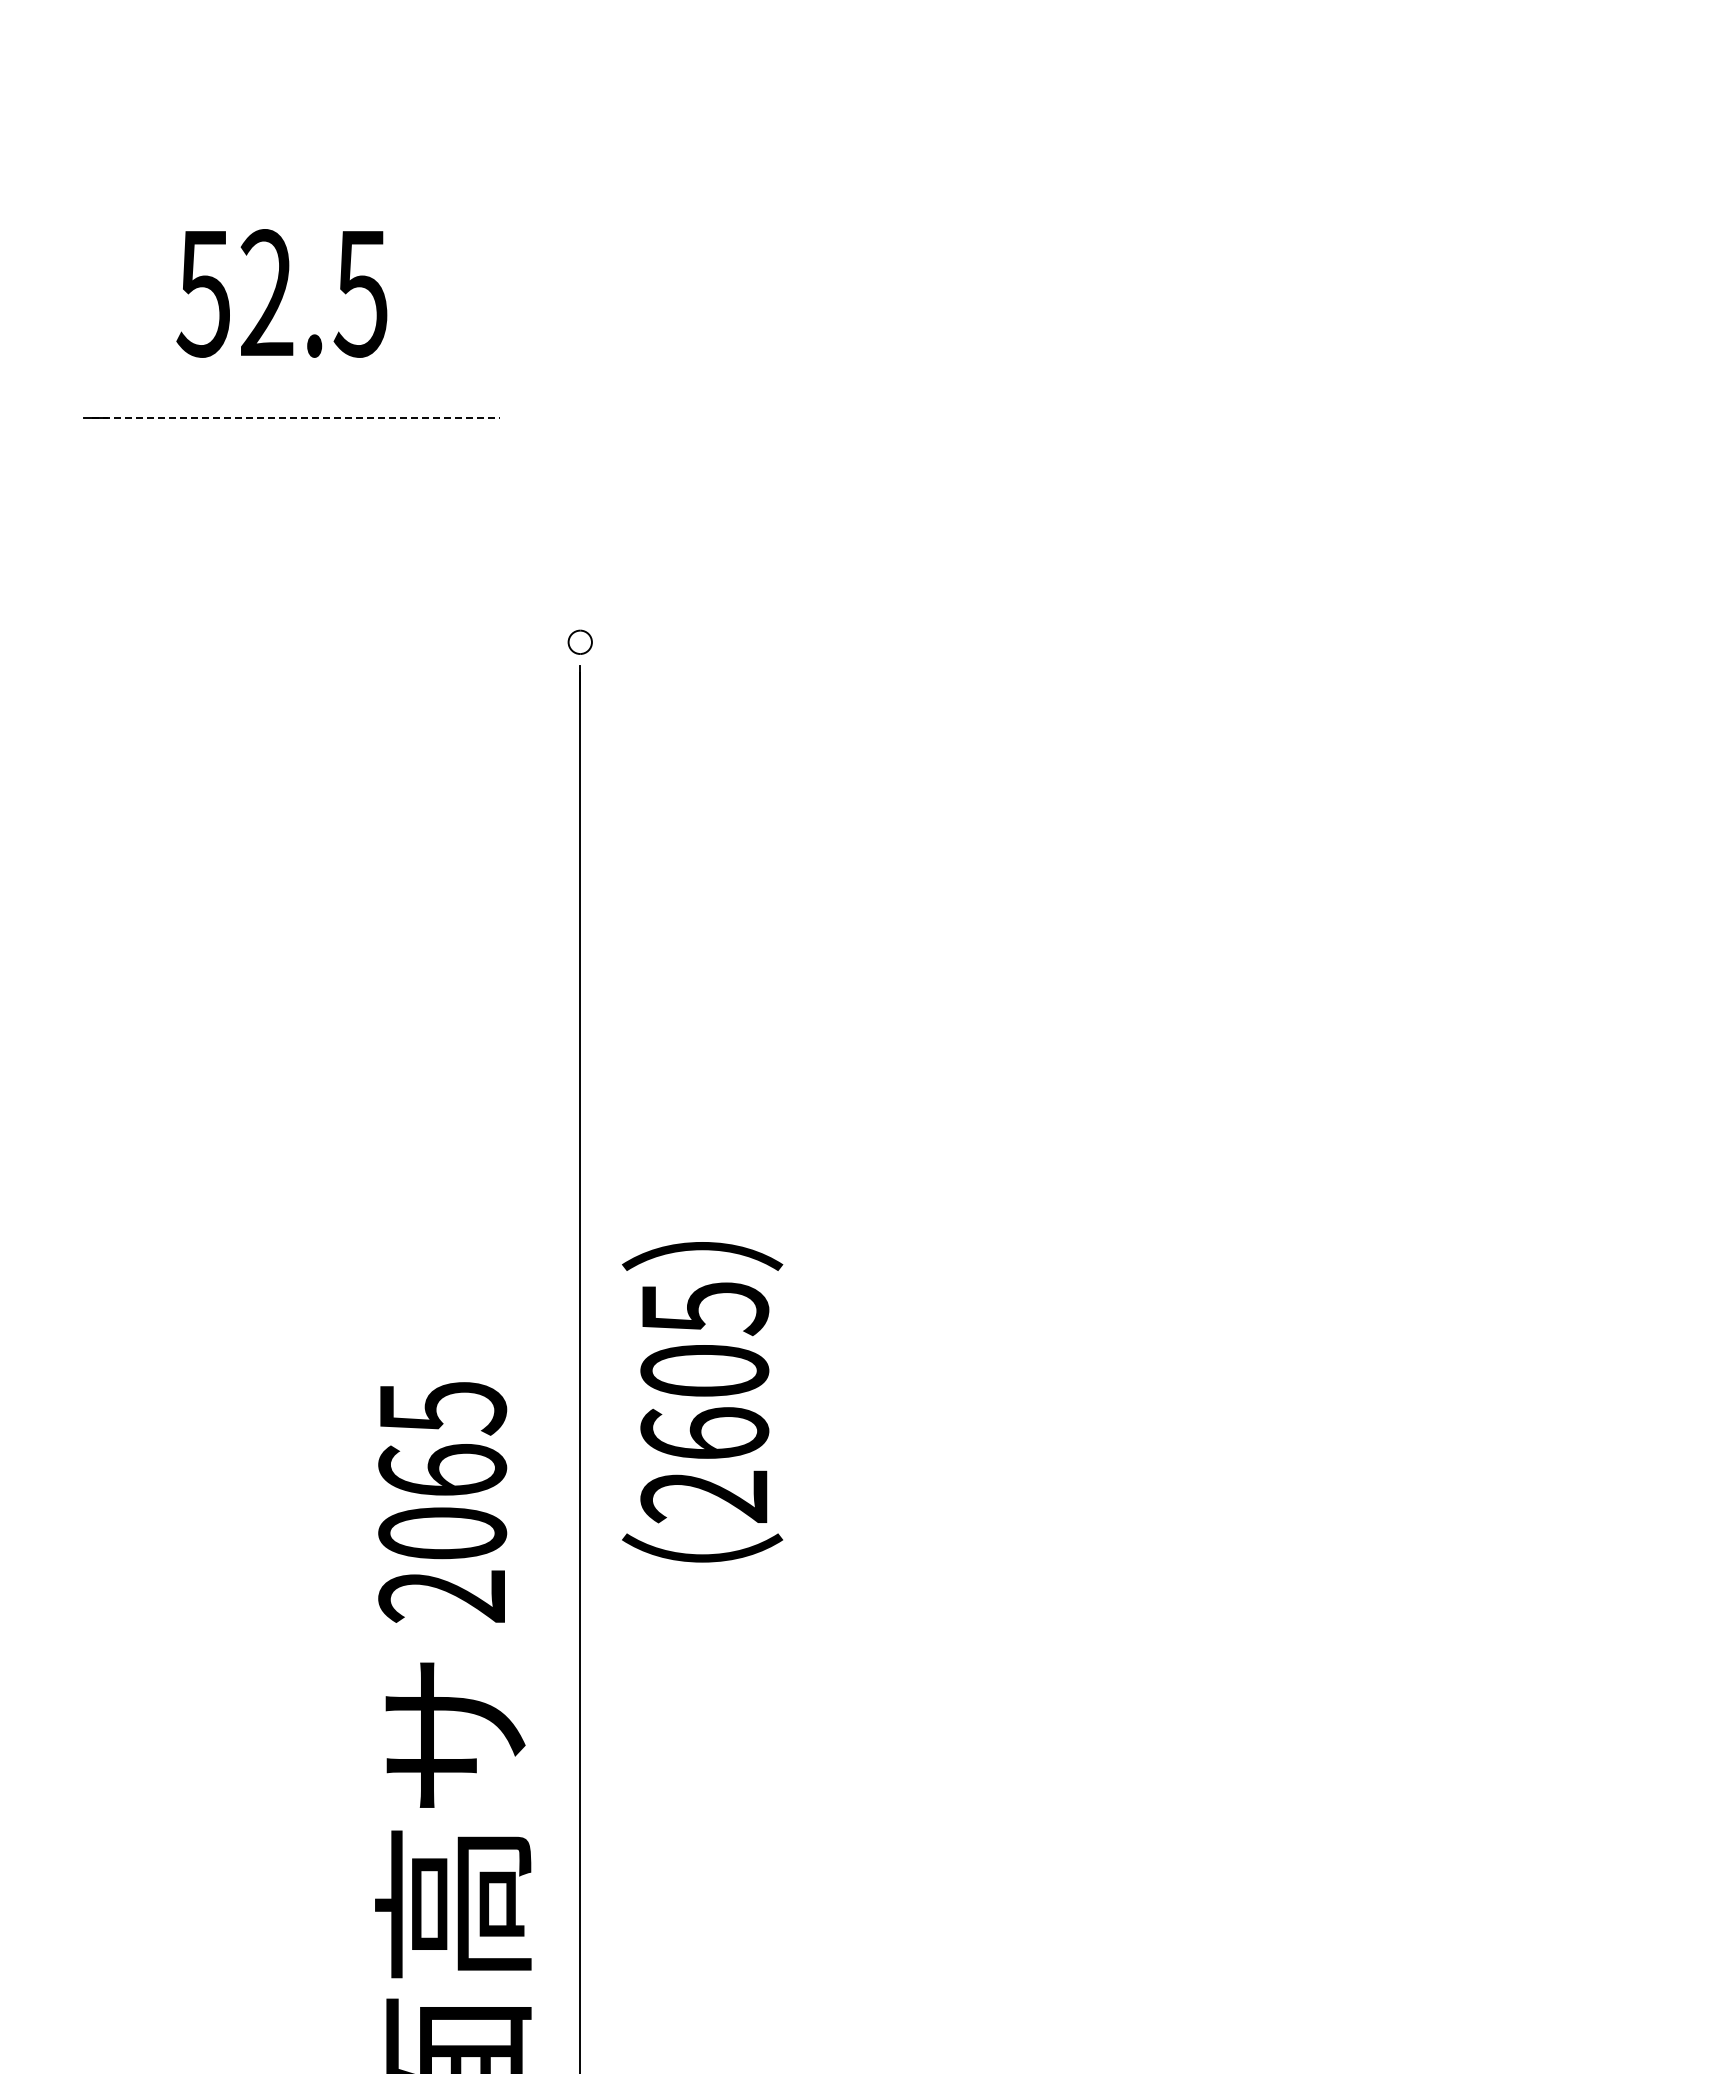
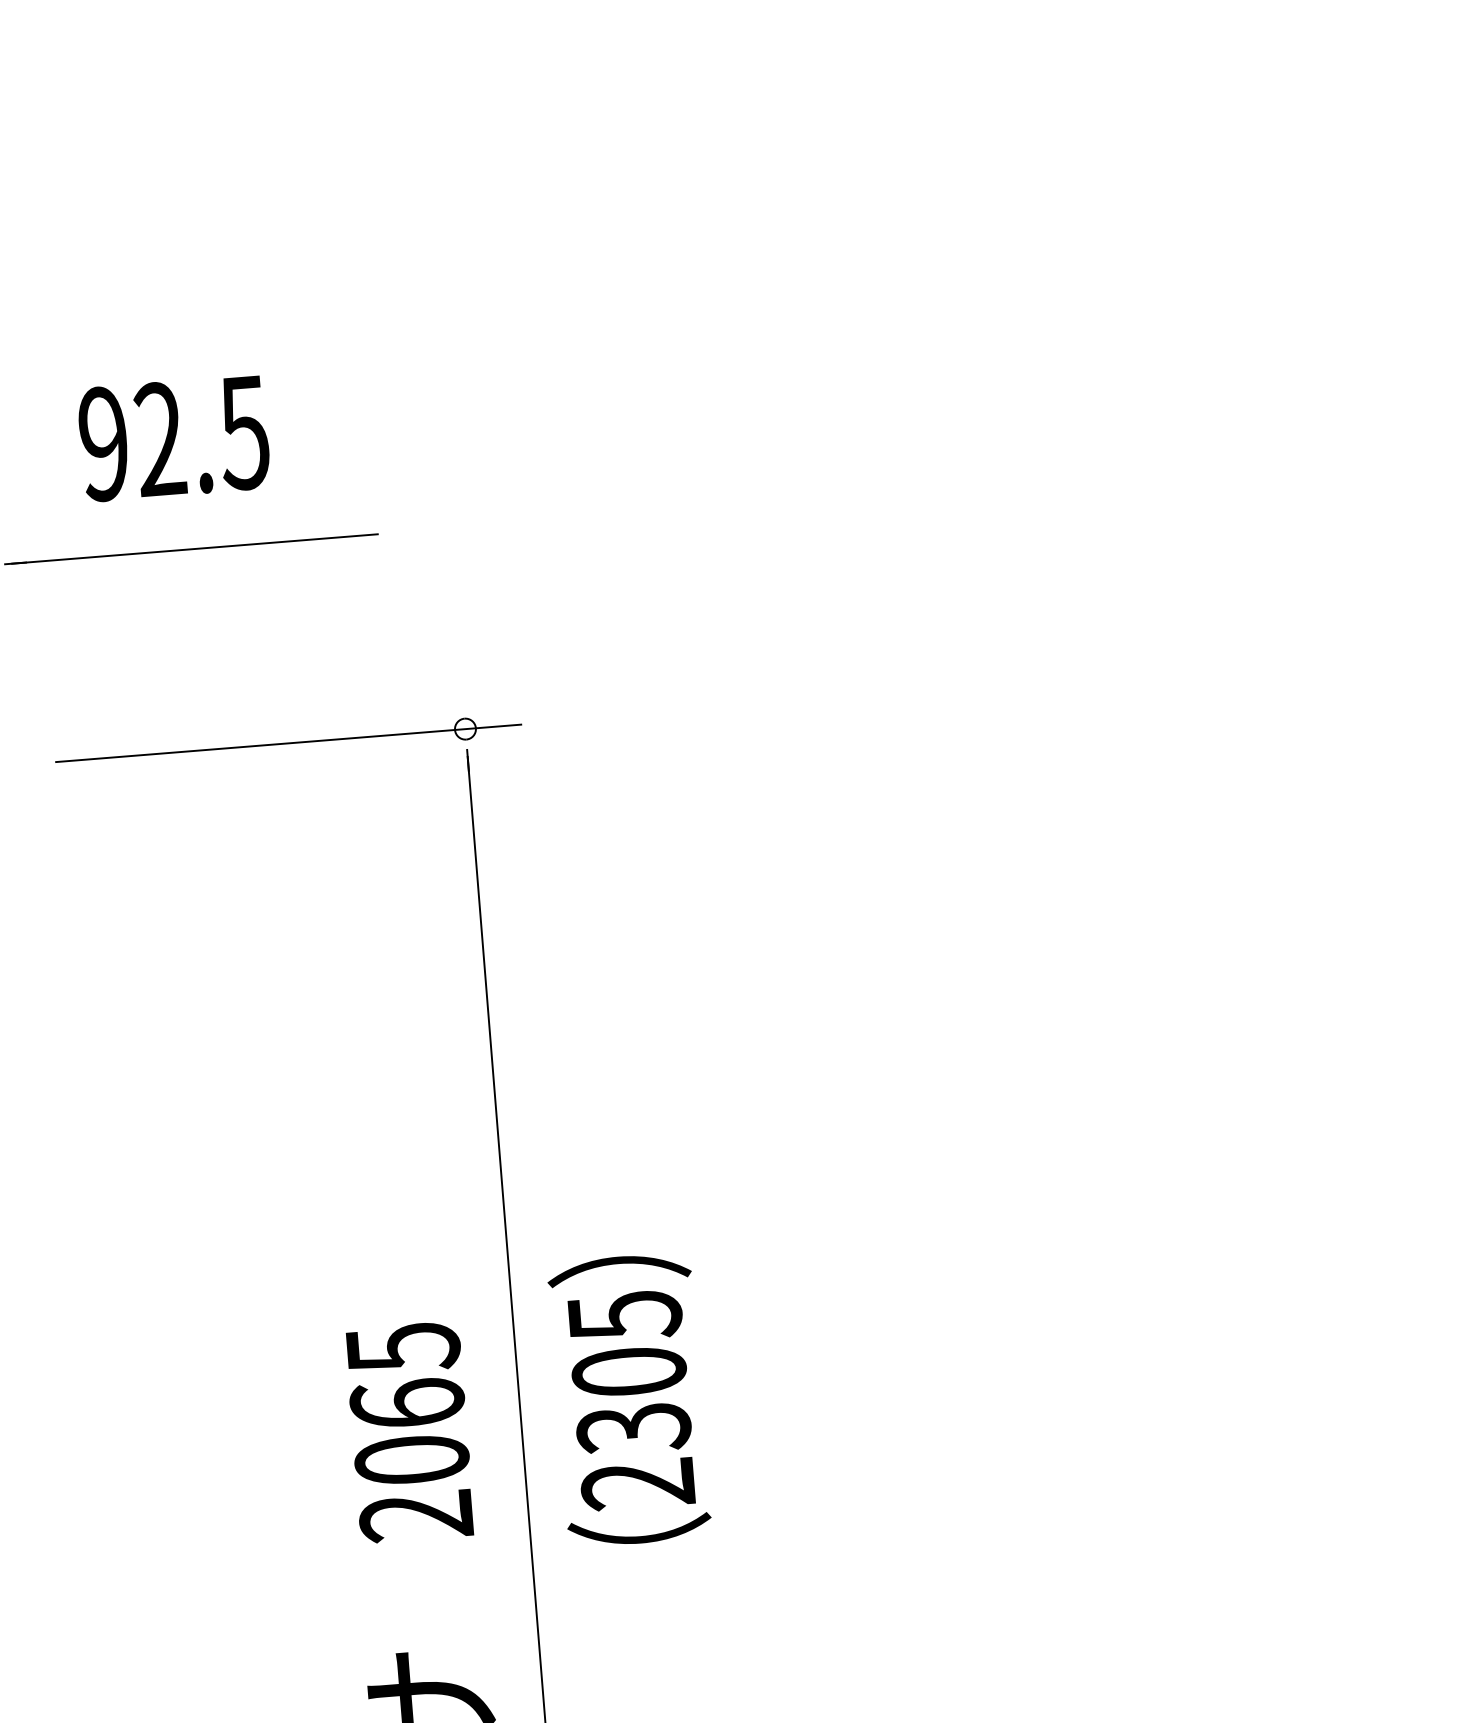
text: (202, 293) -> (102, 444), 52.5 -> 92.5
line: (296, 418) -> (195, 549), dashed -> solid
line: (382, 642) -> (288, 743), added
text: (704, 1434) -> (633, 1428), 2605 -> 2305
text: (442, 1502) -> (409, 1432), moved

